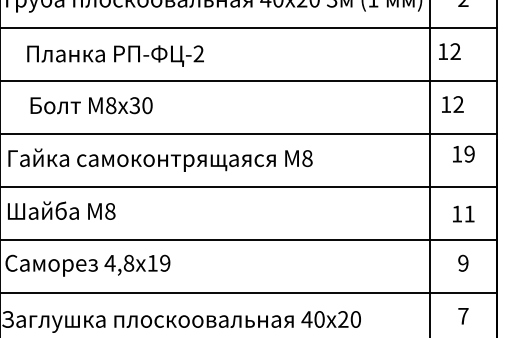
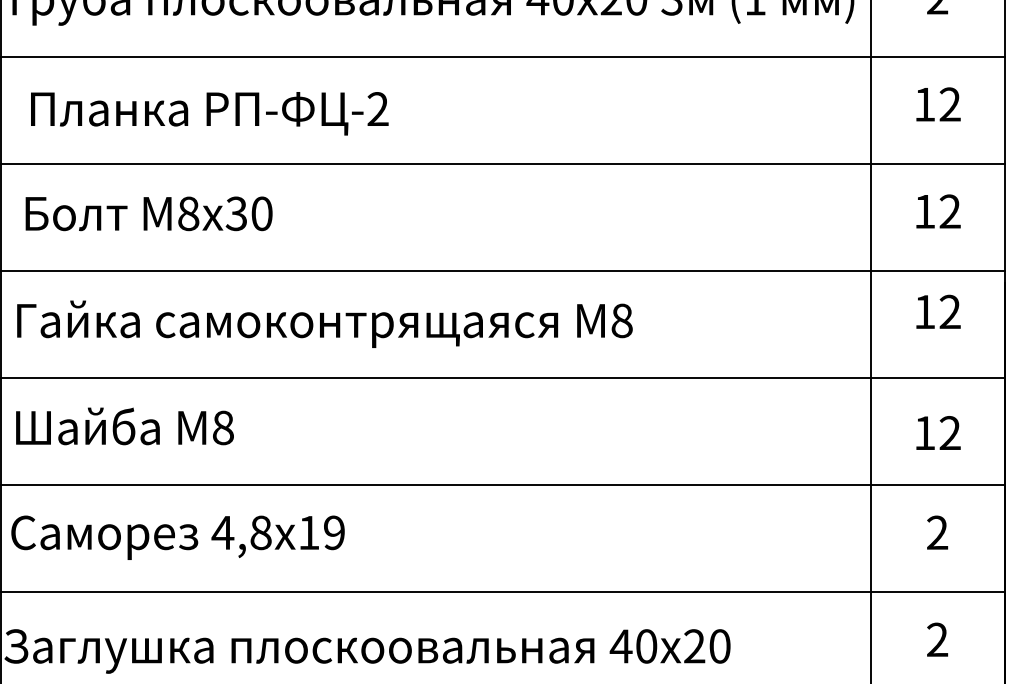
text: (449, 51) -> (937, 104), moved
text: (115, 55) -> (209, 112), moved
text: (452, 104) -> (937, 211), moved
text: (91, 105) -> (148, 213), moved
text: (469, 154) -> (949, 312), 19 -> 12
text: (469, 213) -> (949, 432), 11 -> 12
text: (463, 263) -> (937, 533), 9 -> 2
text: (463, 315) -> (937, 638), 7 -> 2

